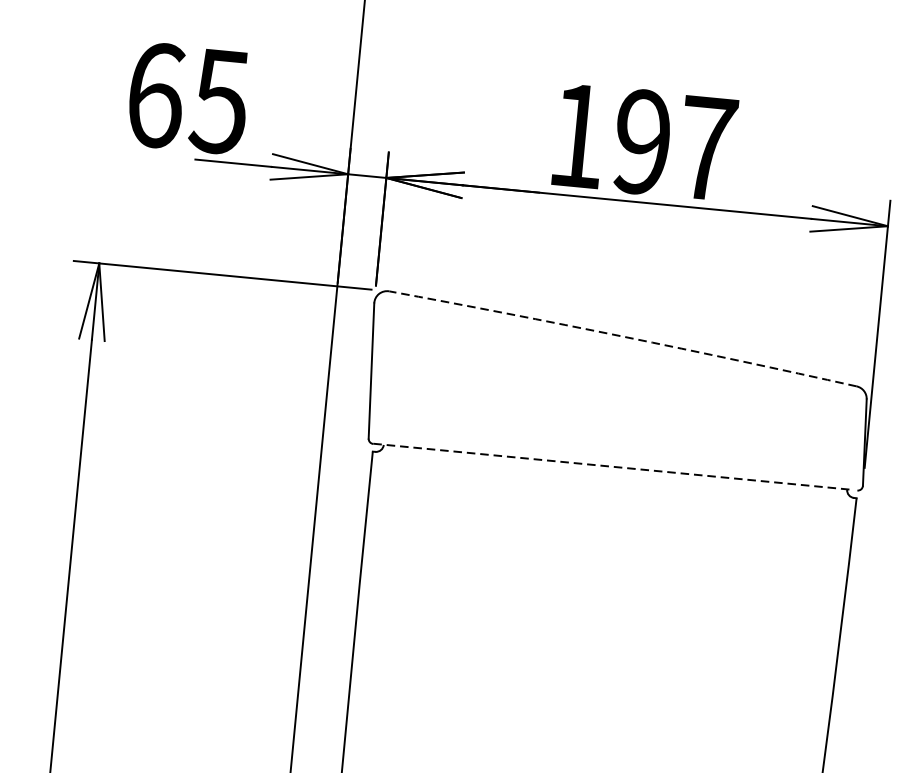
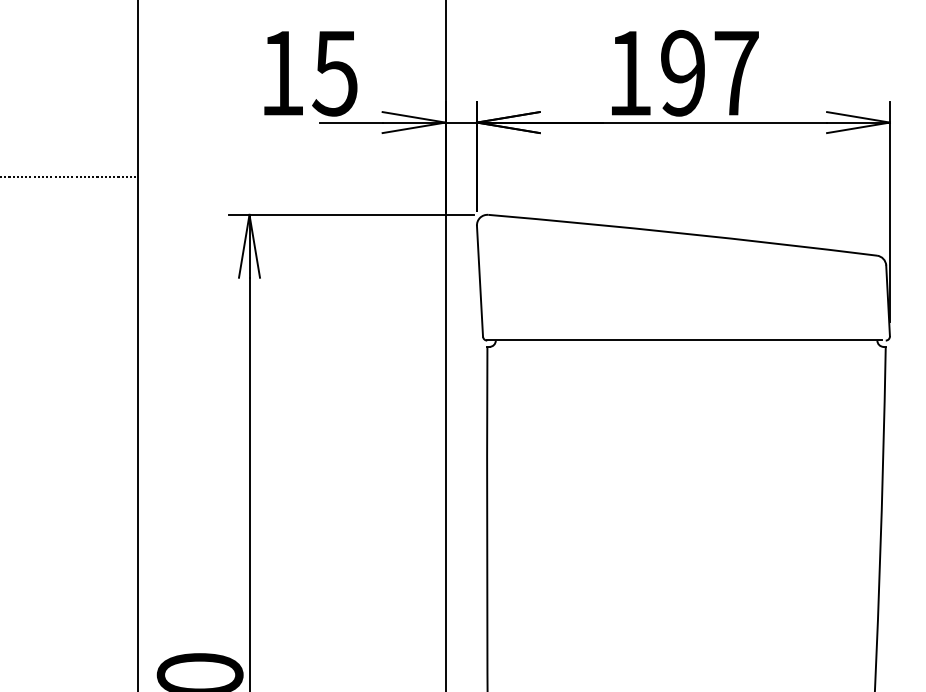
text: (157, 95) -> (283, 73), 65 -> 15
arc: (623, 336) -> (682, 233), dashed -> solid
line: (612, 466) -> (684, 340), dashed -> solid

